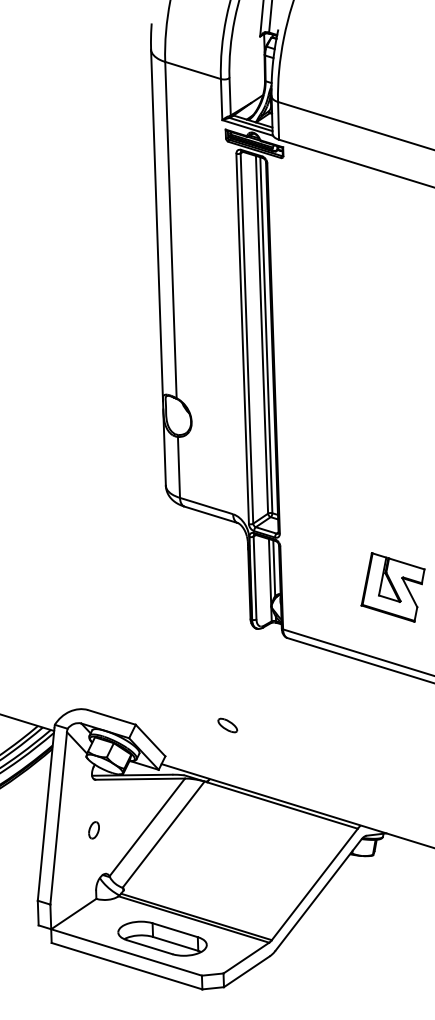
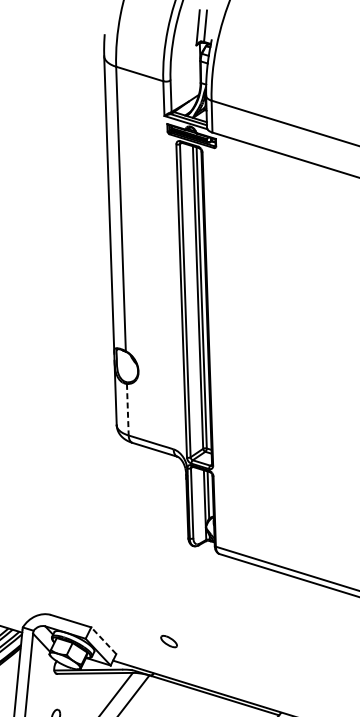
line: (179, 467) -> (128, 409), solid -> dashed
part: (392, 587) -> (308, 511), removed
part: (227, 725) -> (168, 641), moved
line: (150, 740) -> (103, 640), solid -> dashed

